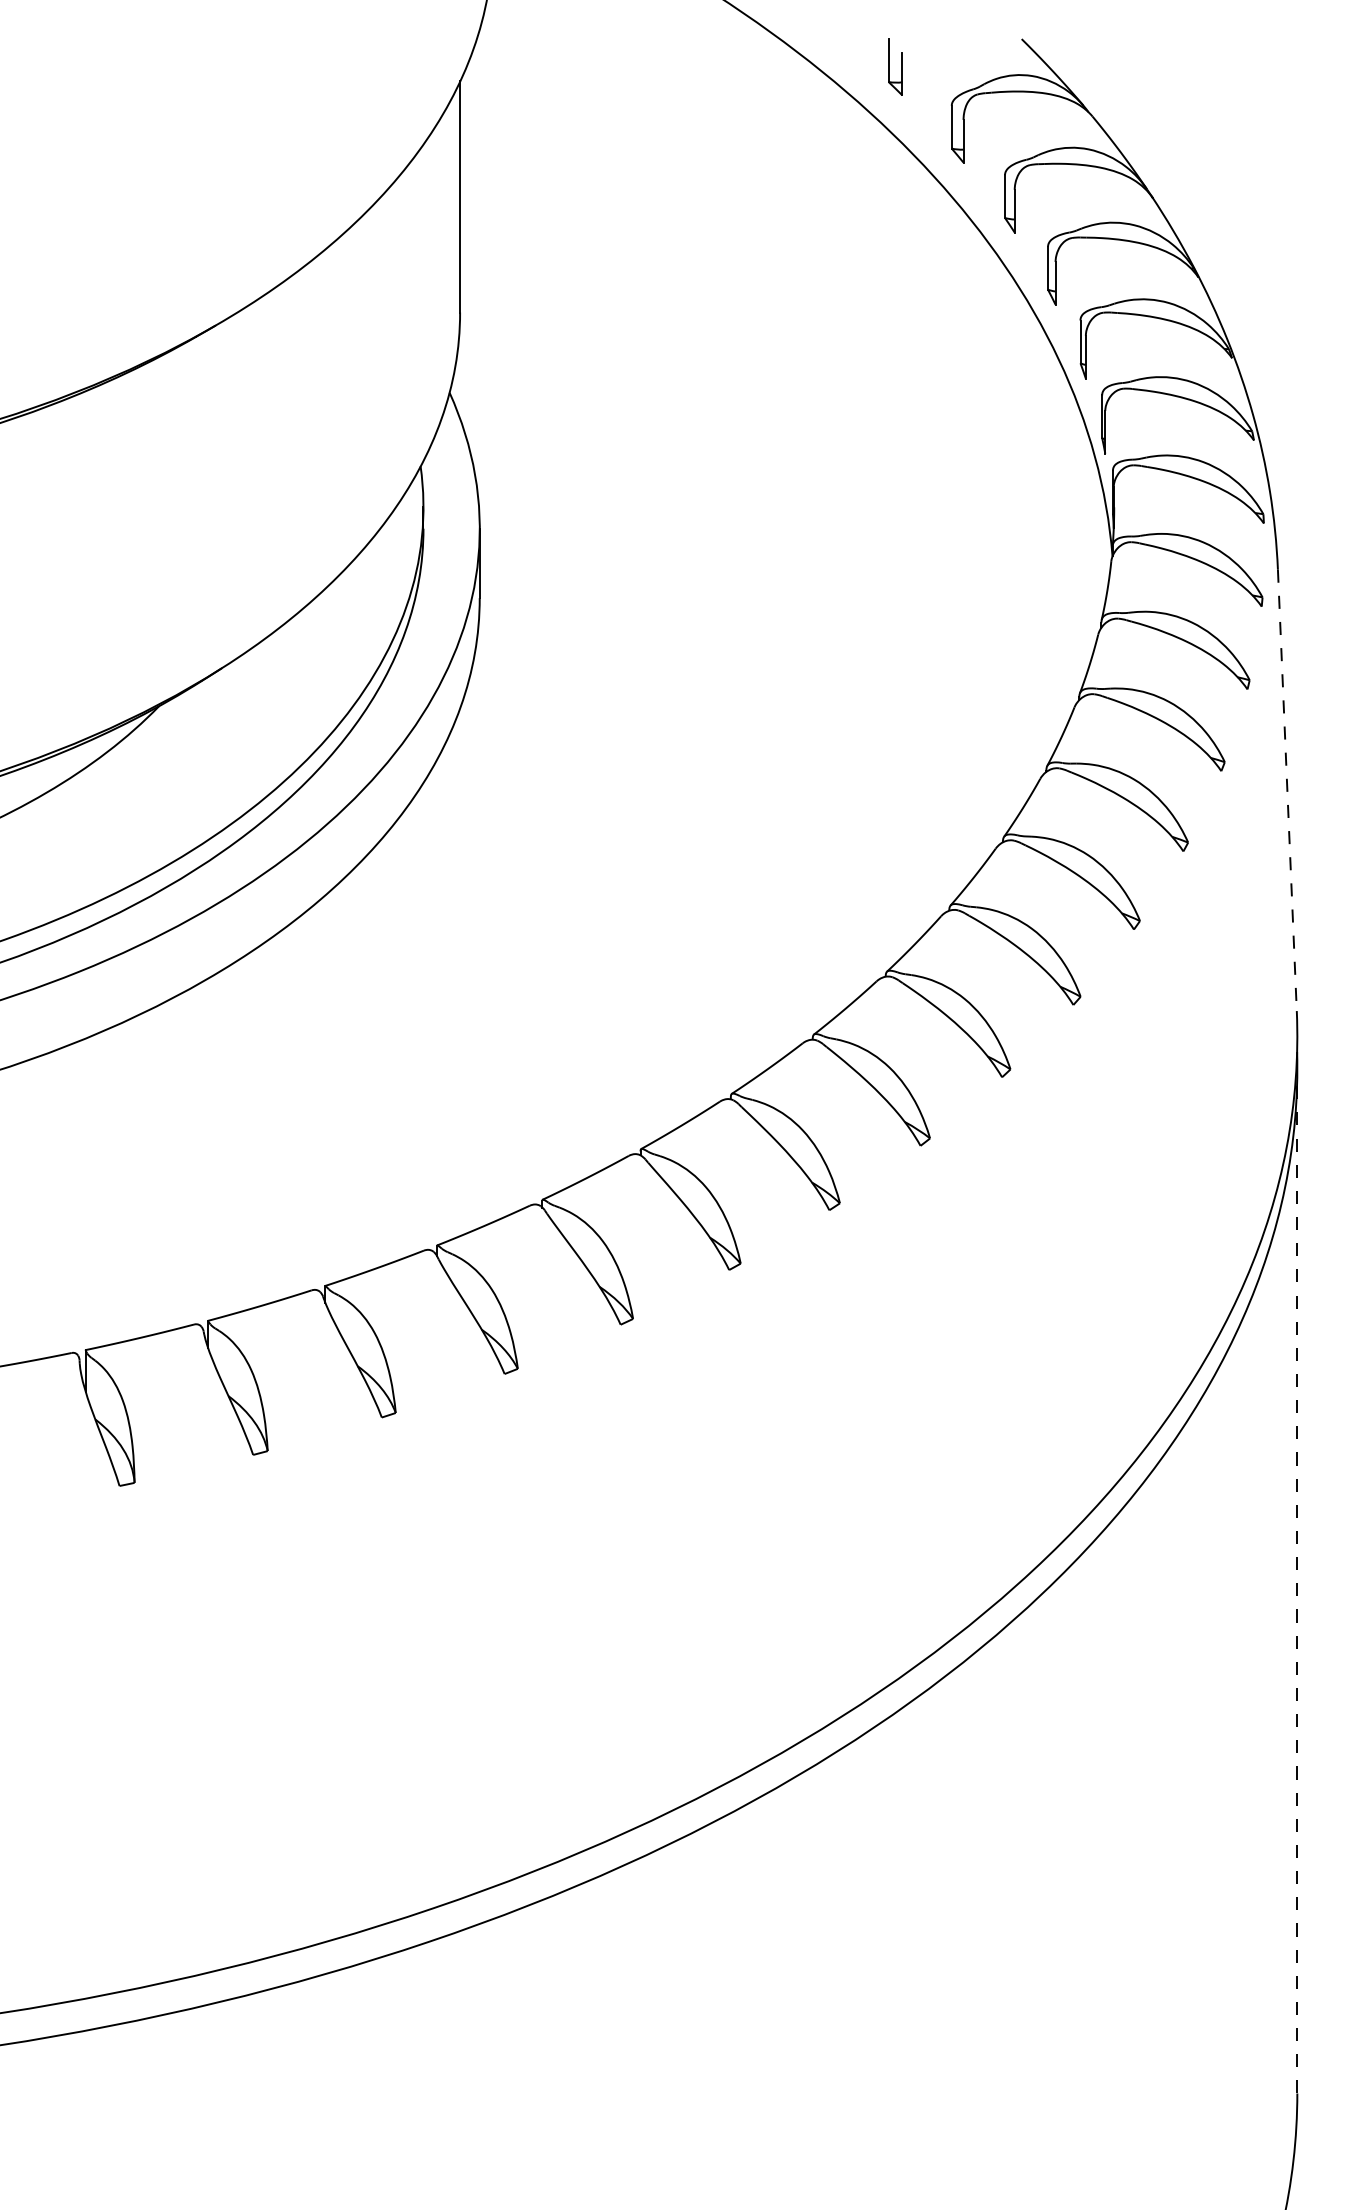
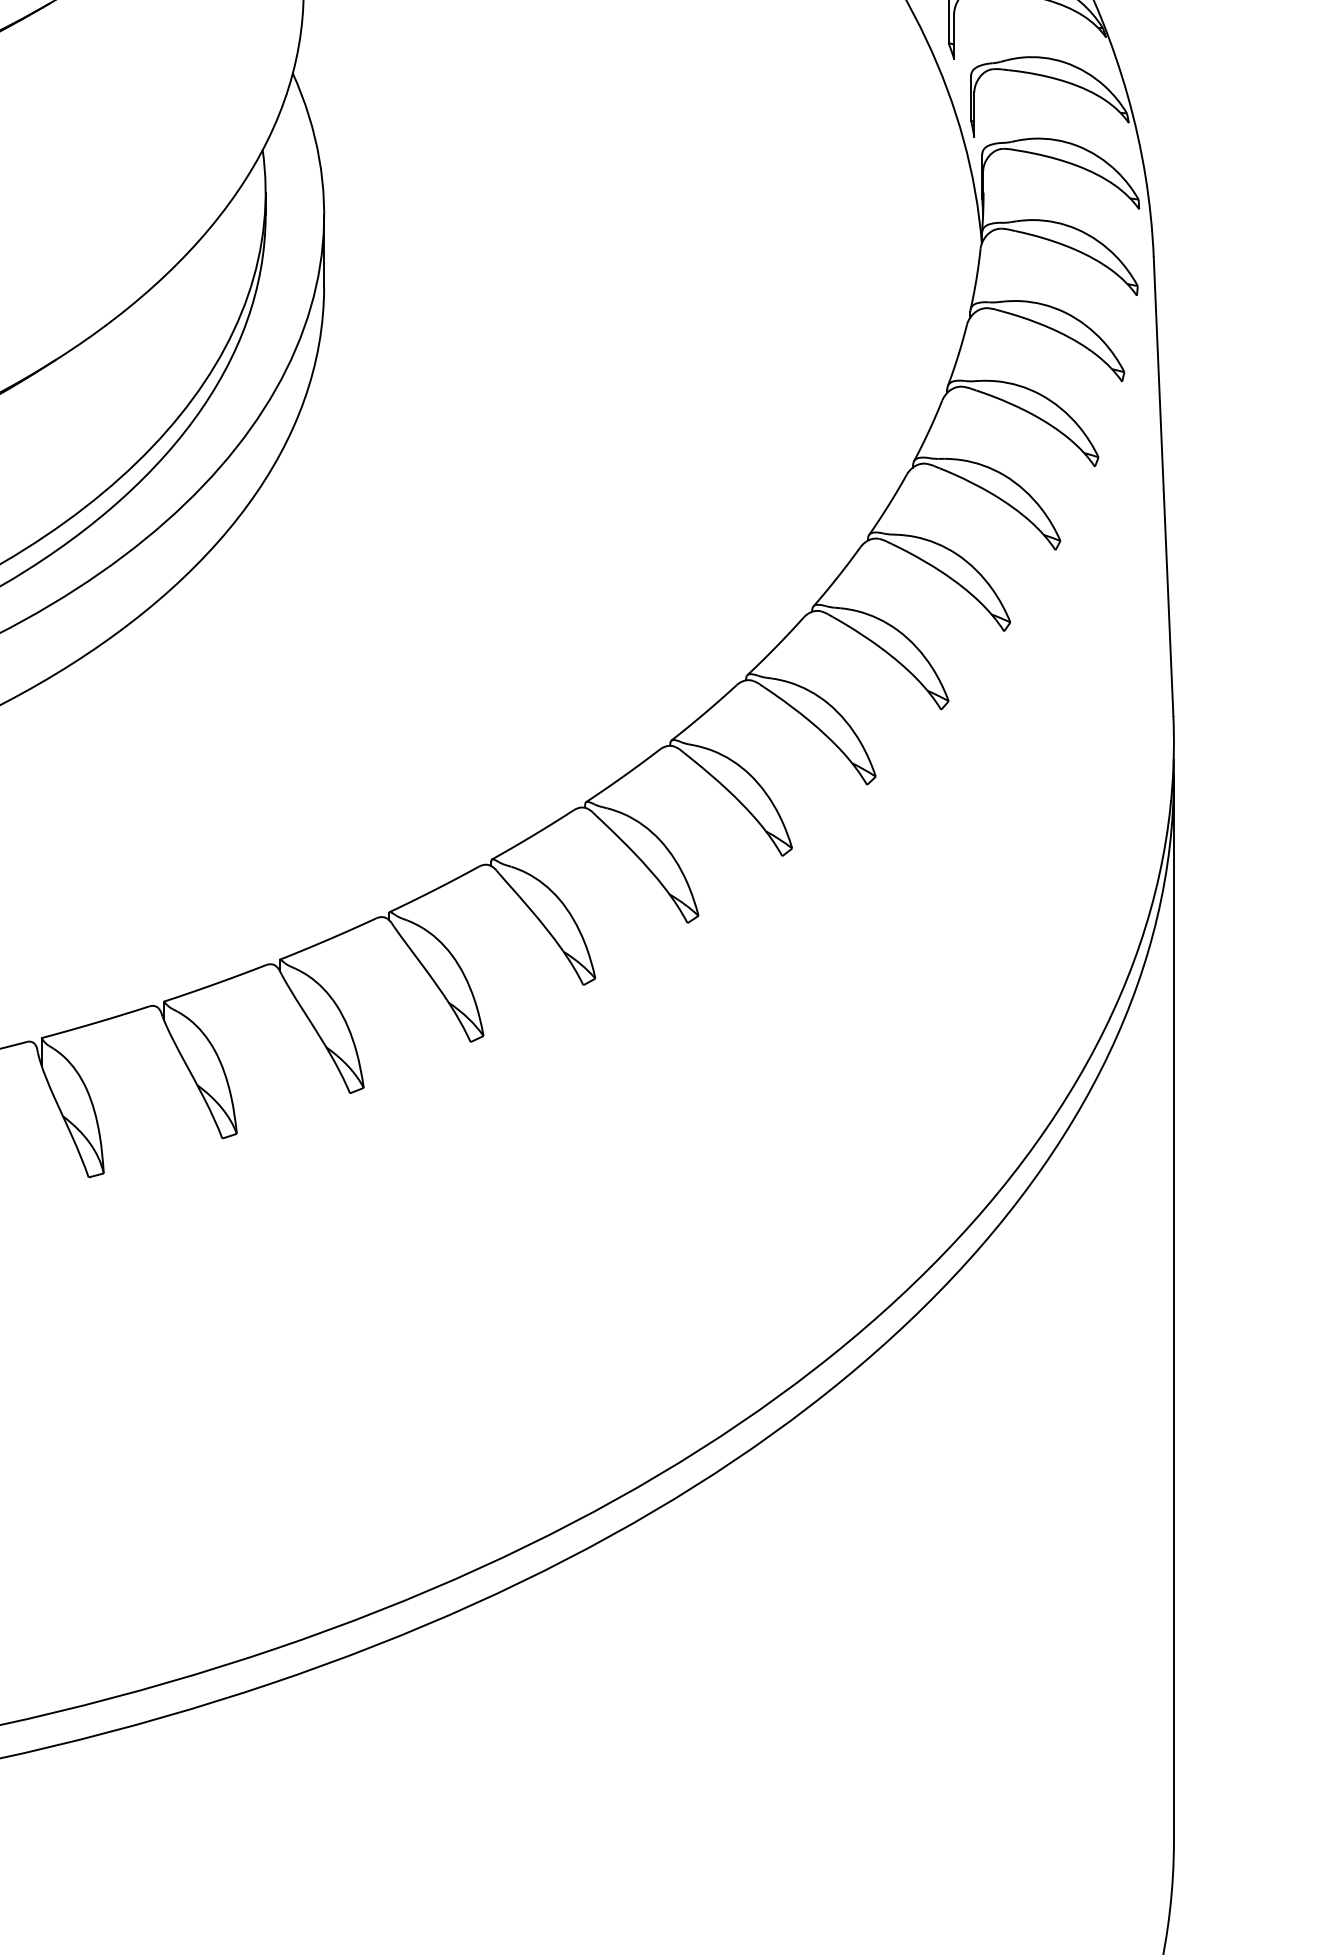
line: (1287, 790) -> (1163, 486), dashed -> solid
line: (1297, 1580) -> (1174, 1307), dashed -> solid

